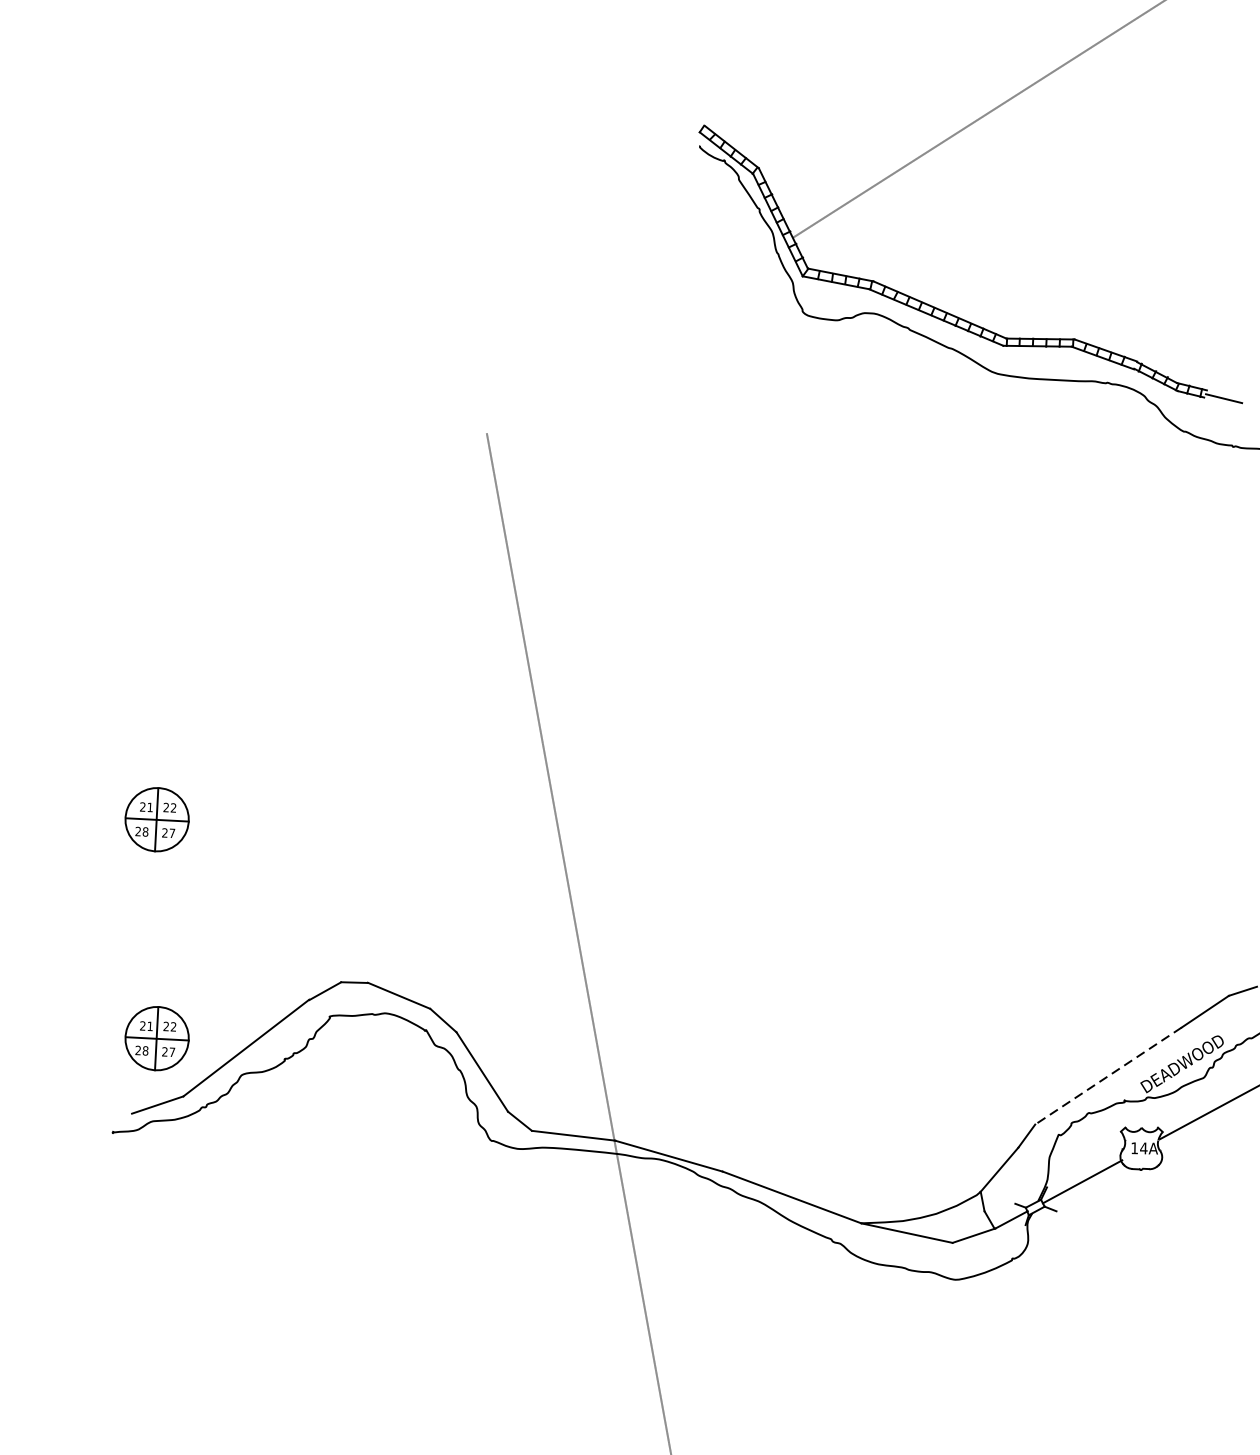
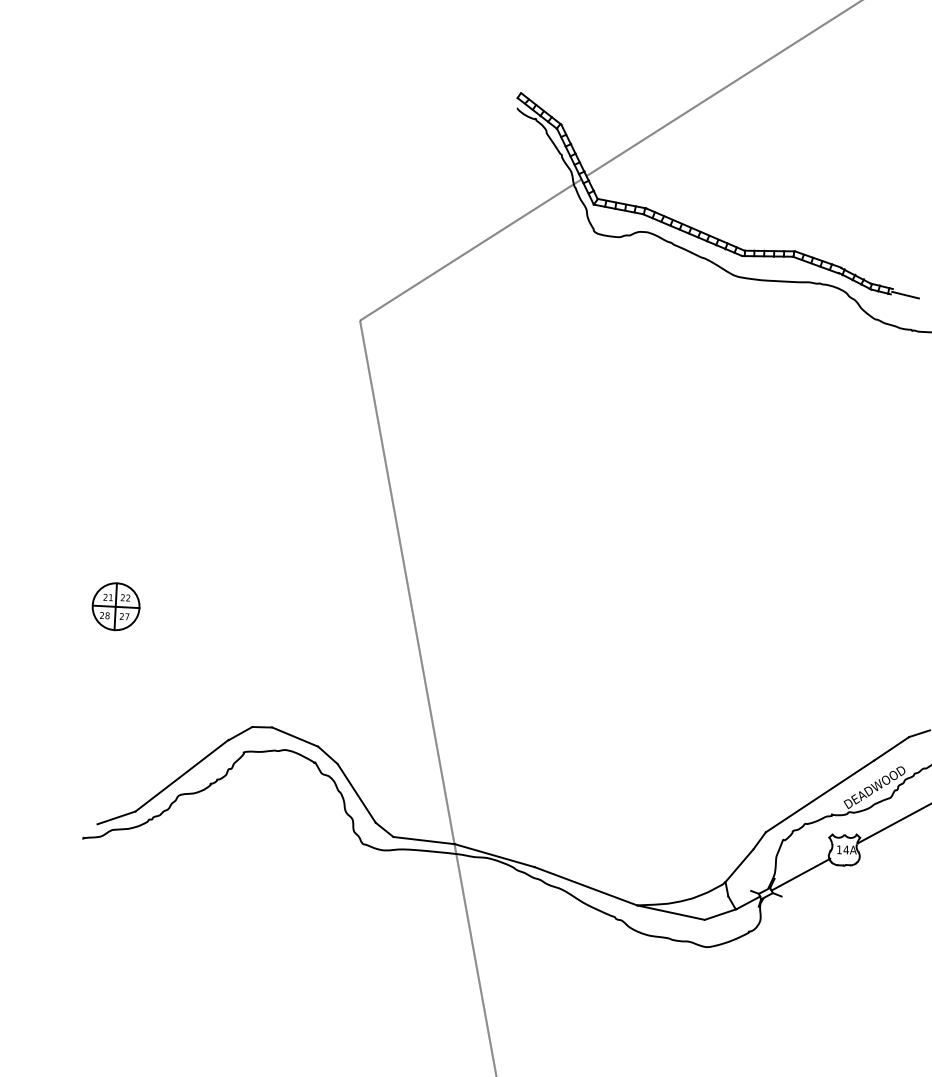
line: (636, 336) -> (470, 249), added
part: (156, 1038) -> (115, 768), removed
line: (1107, 1076) -> (819, 796), dashed -> solid

